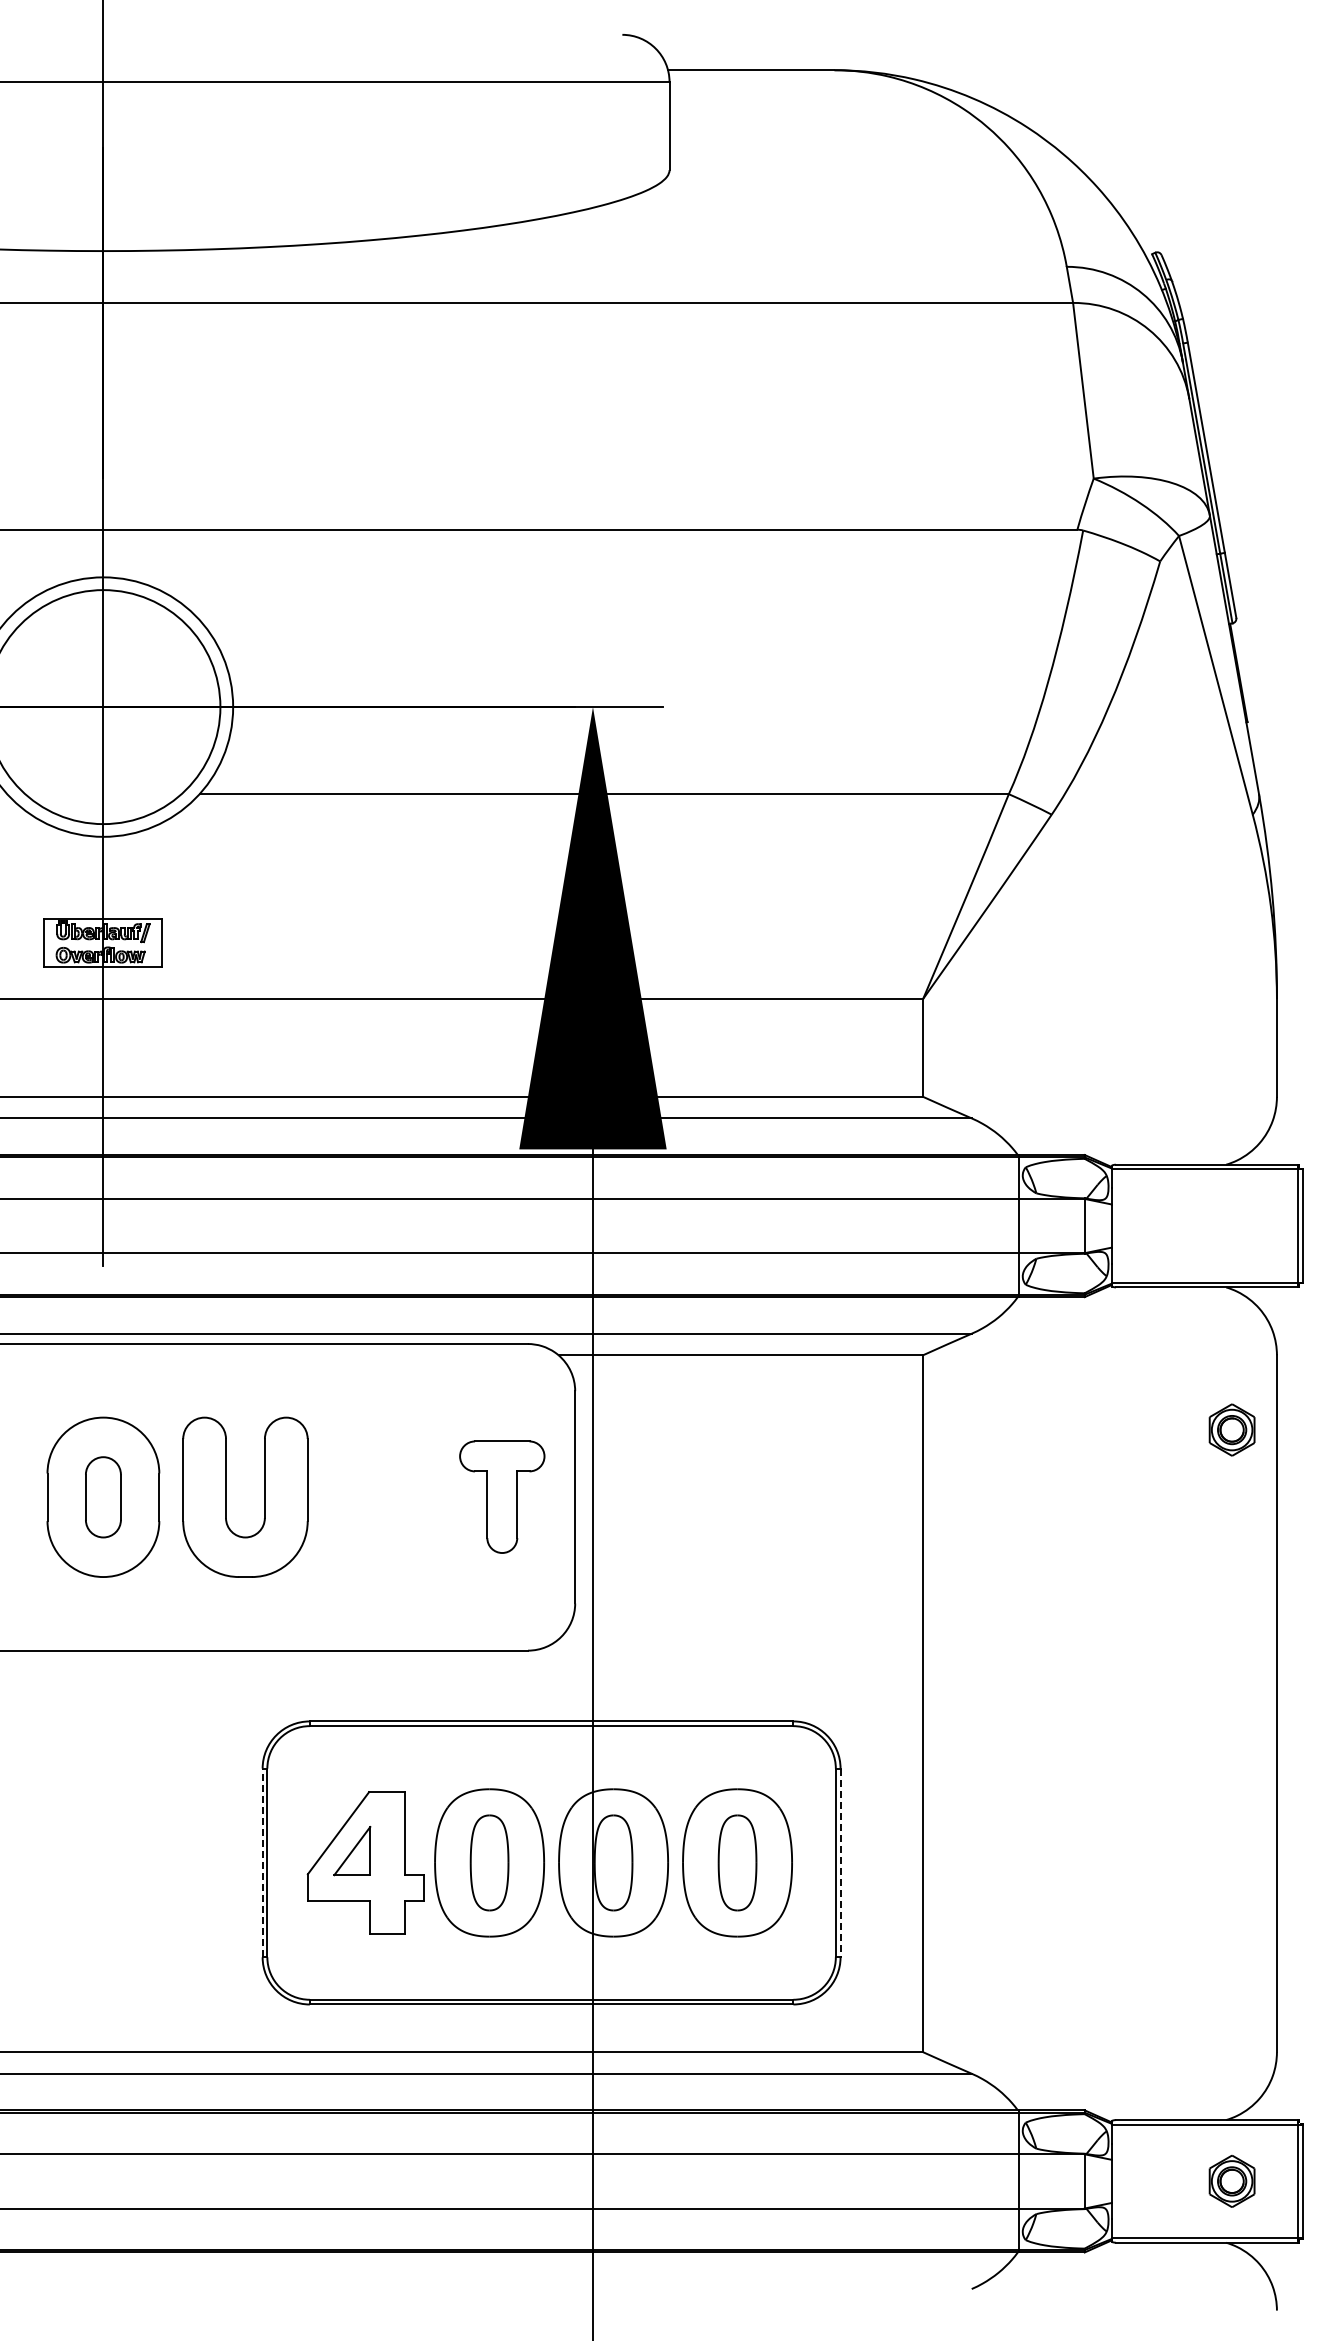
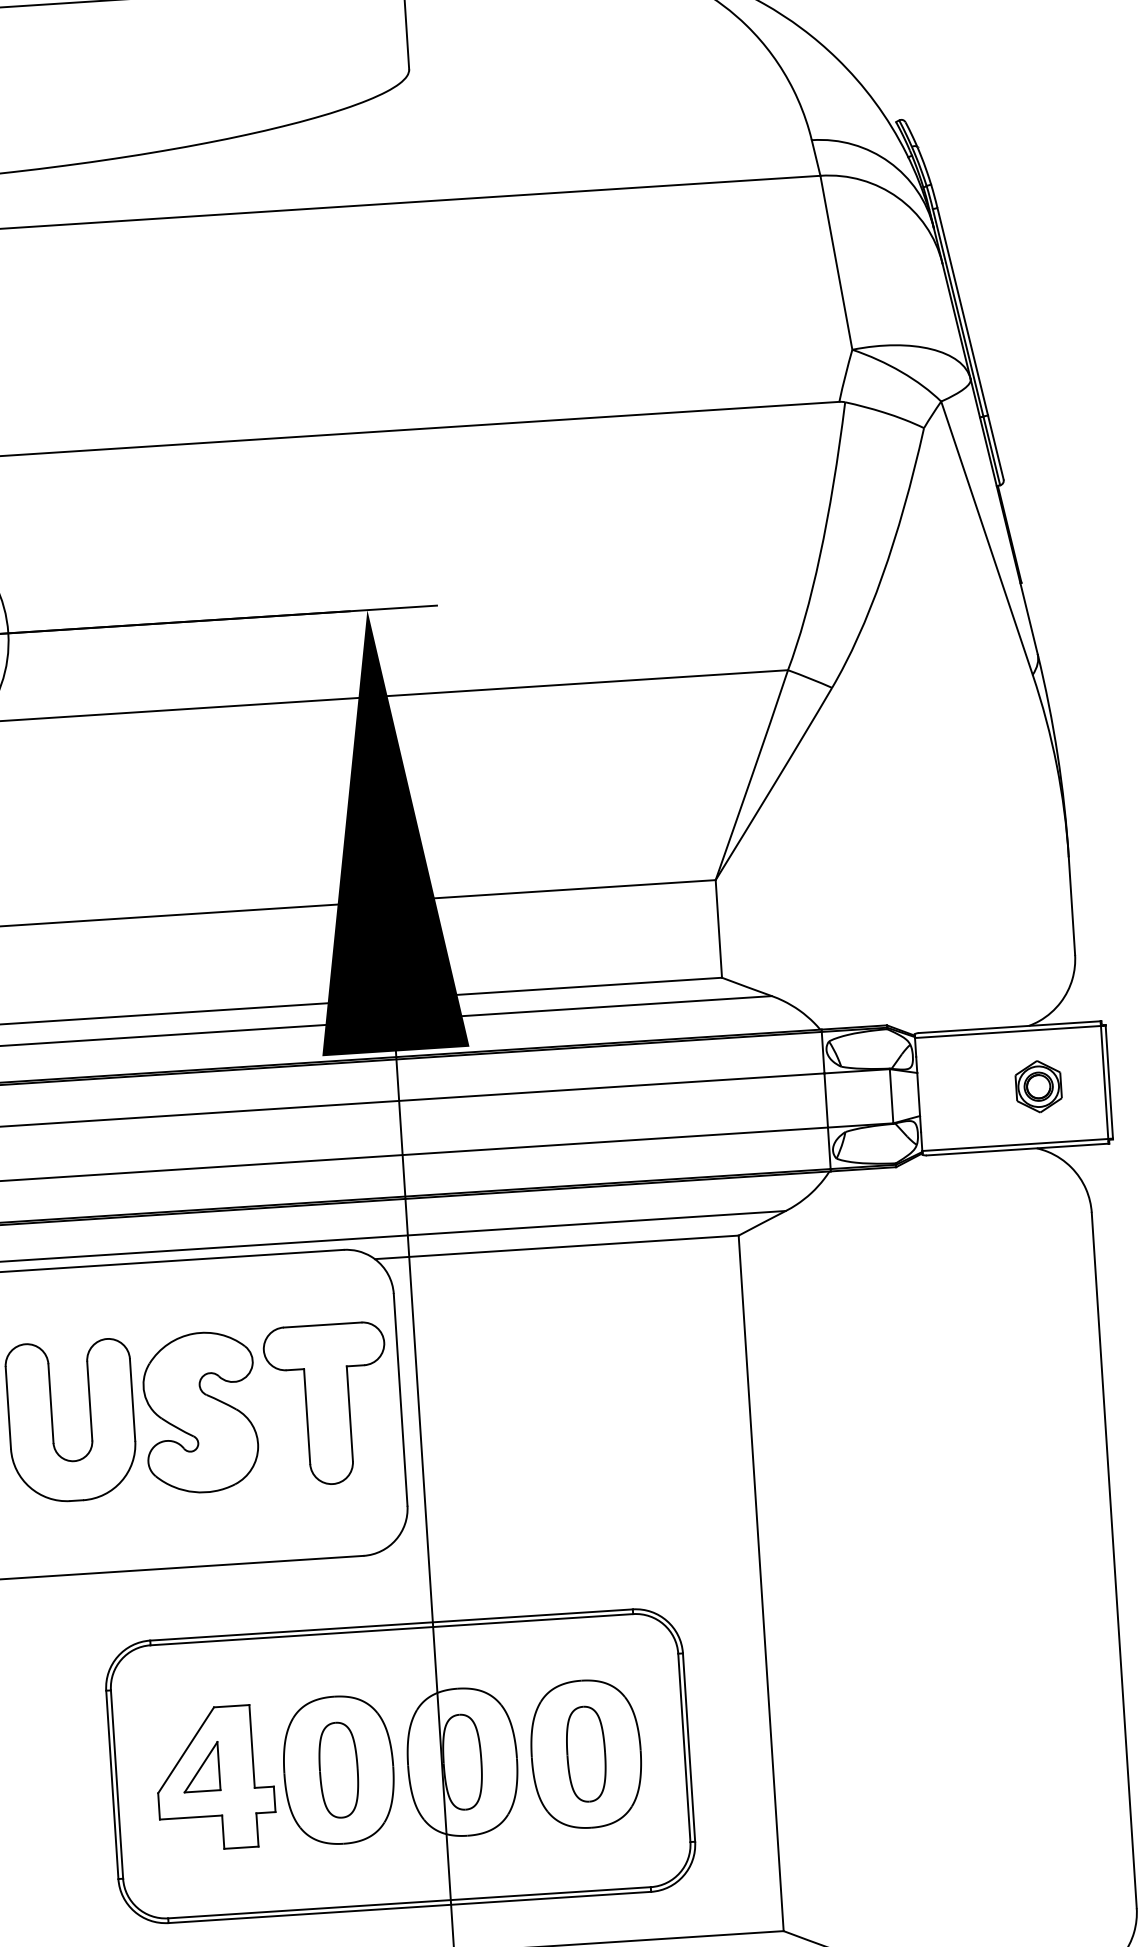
part: (1231, 1429) -> (1038, 1086), moved
part: (374, 1496) -> (200, 1411), added
part: (502, 1496) -> (328, 1403), size x1.43
line: (262, 1862) -> (112, 1784), dashed -> solid
line: (840, 1863) -> (689, 1748), dashed -> solid

